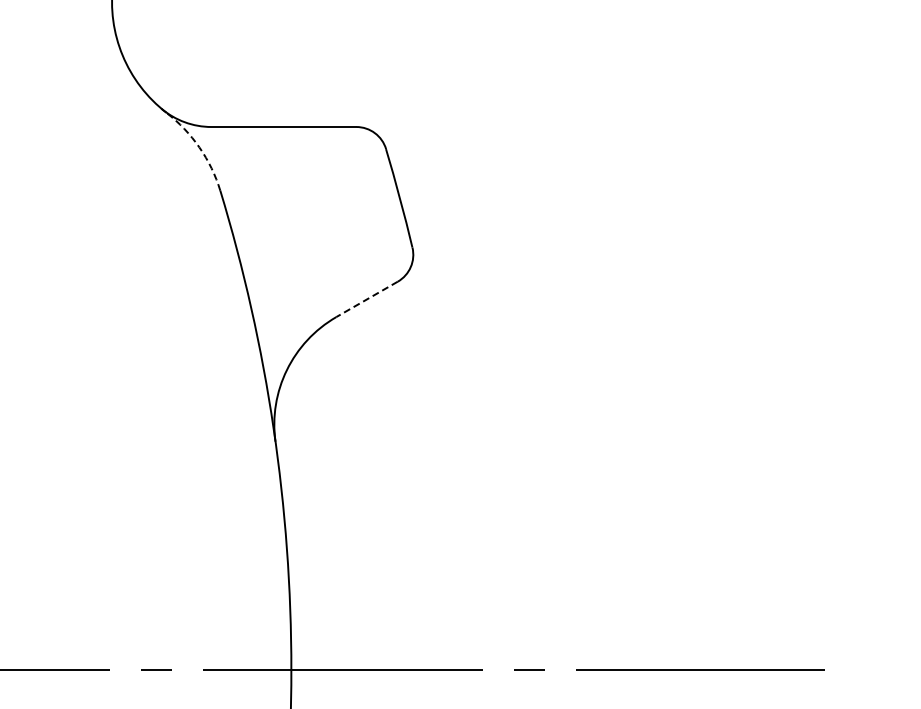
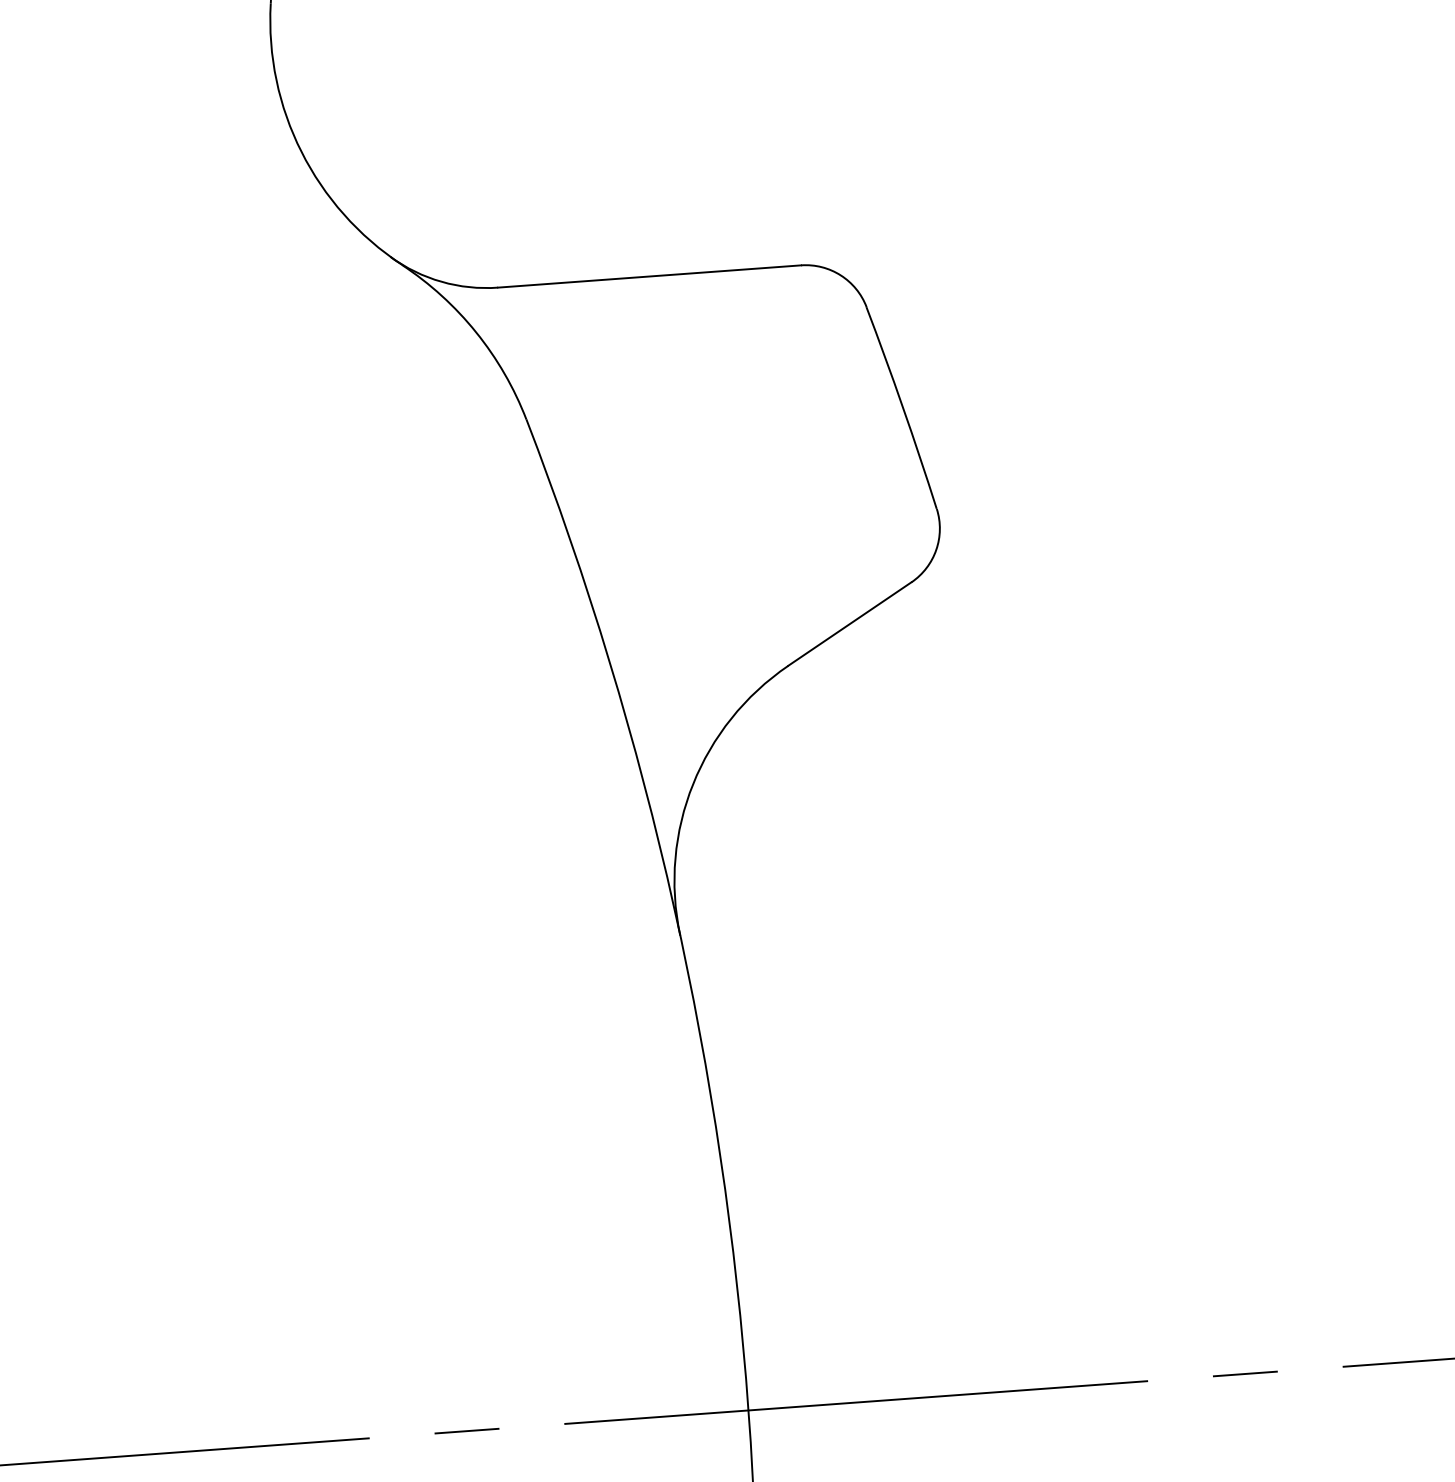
arc: (199, 147) -> (476, 332), dashed -> solid
line: (366, 299) -> (848, 624), dashed -> solid

